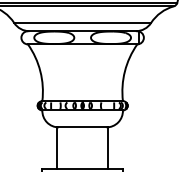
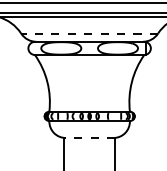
line: (82, 22) -> (89, 33), solid -> dashed
line: (82, 127) -> (89, 138), solid -> dashed

